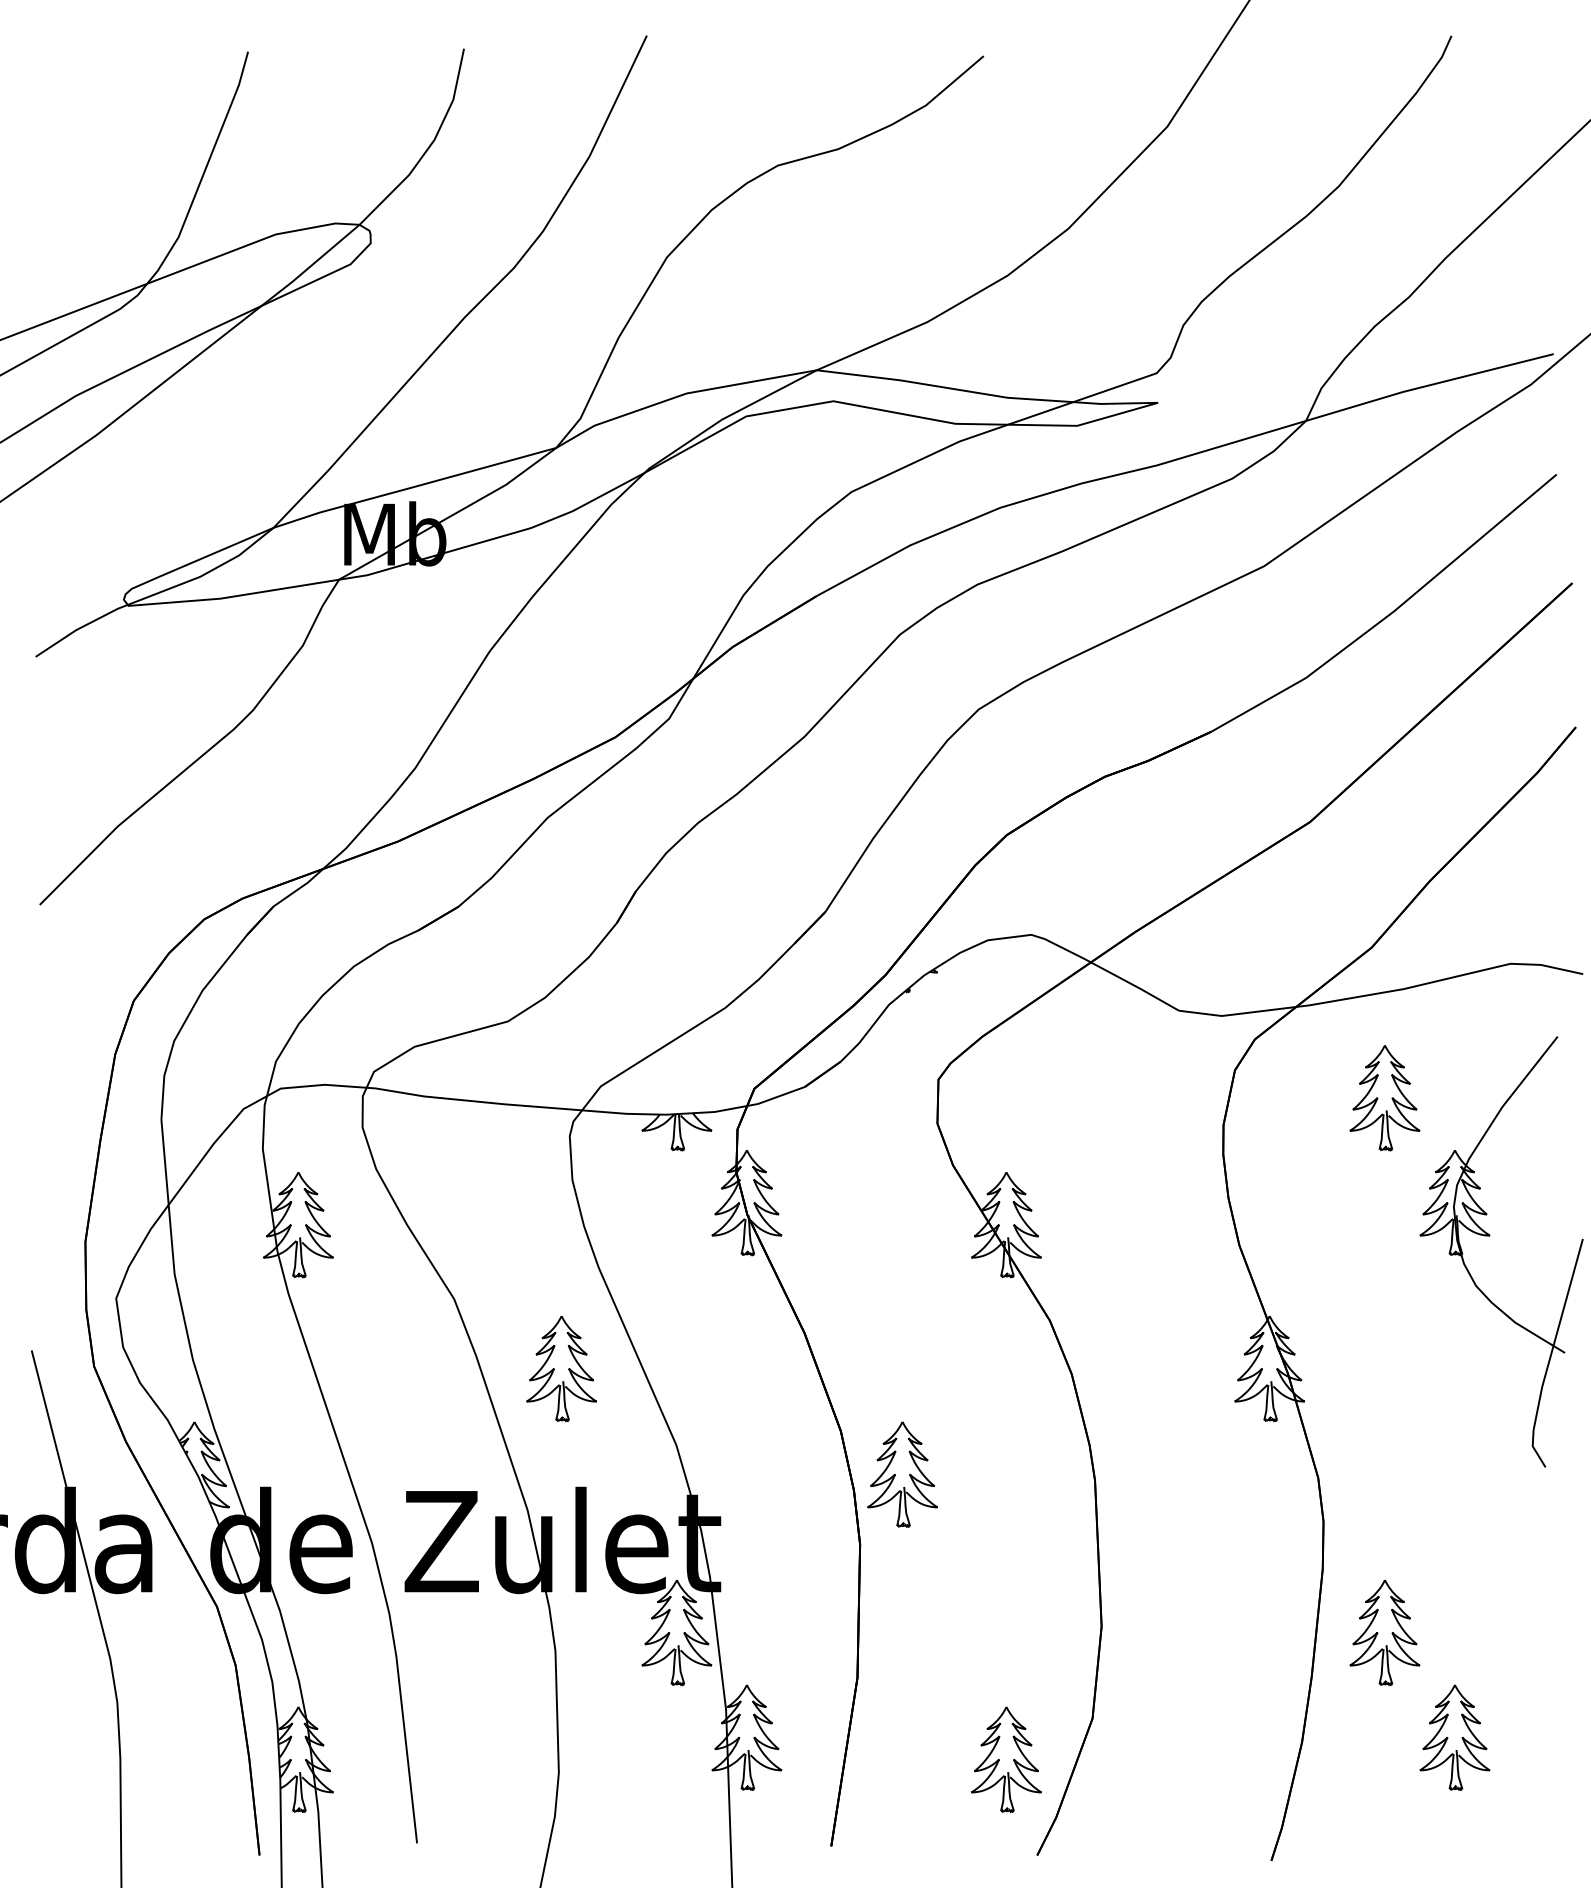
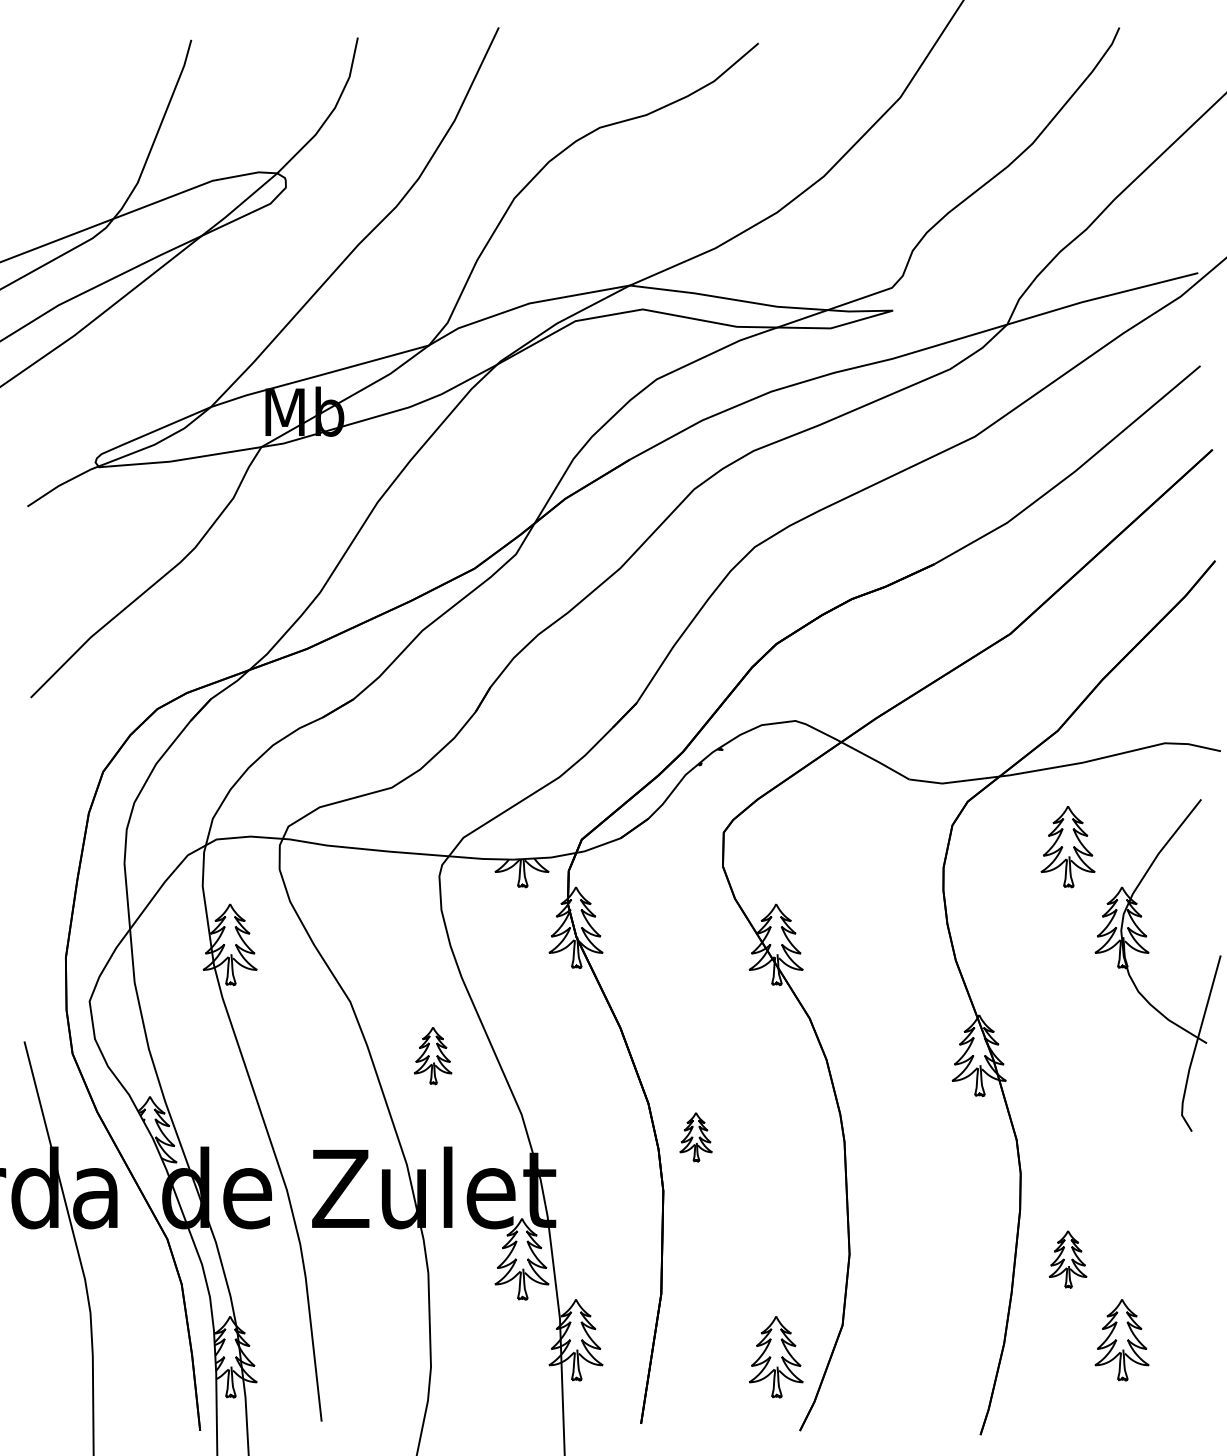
part: (561, 1369) -> (433, 1056), size x0.7
part: (902, 1474) -> (696, 1137), size x0.6
part: (1384, 1633) -> (1067, 1259), size x0.7

